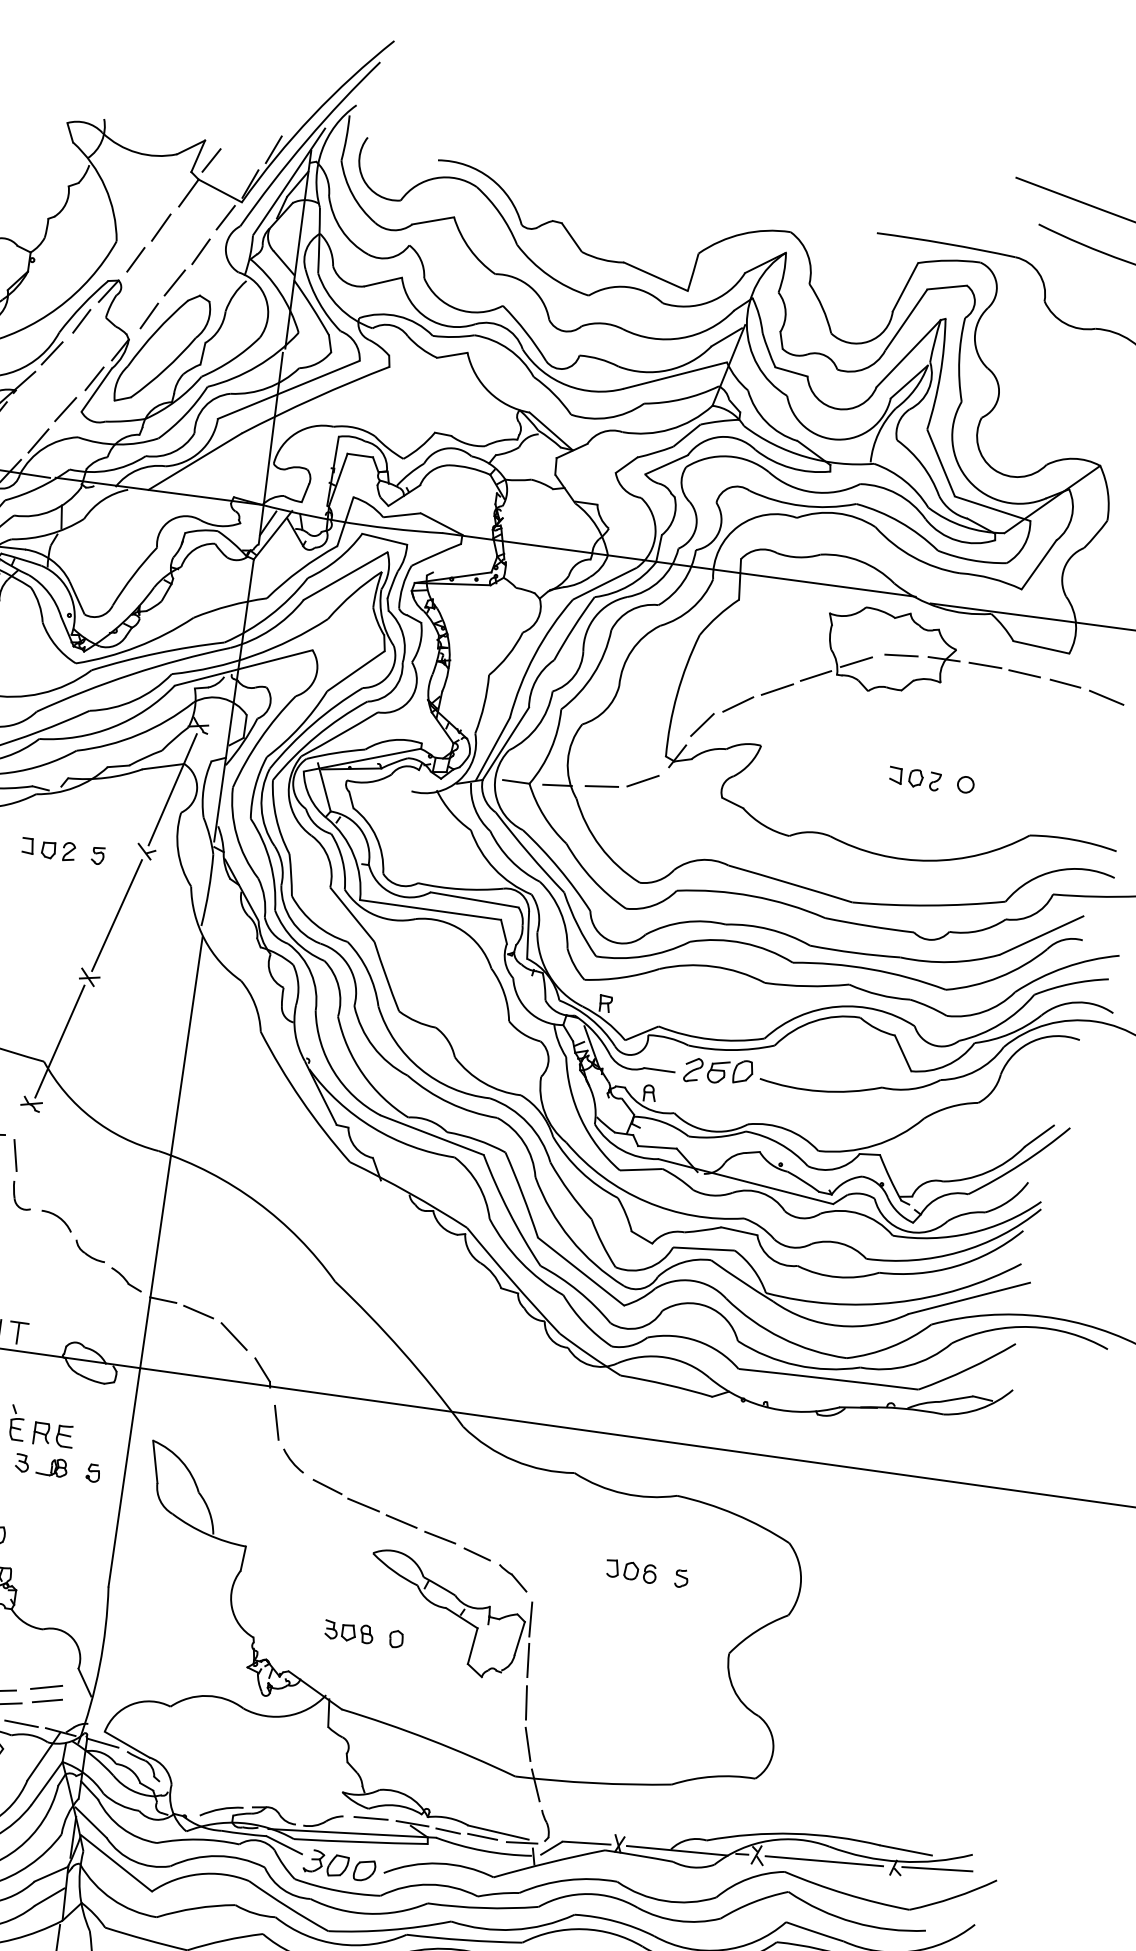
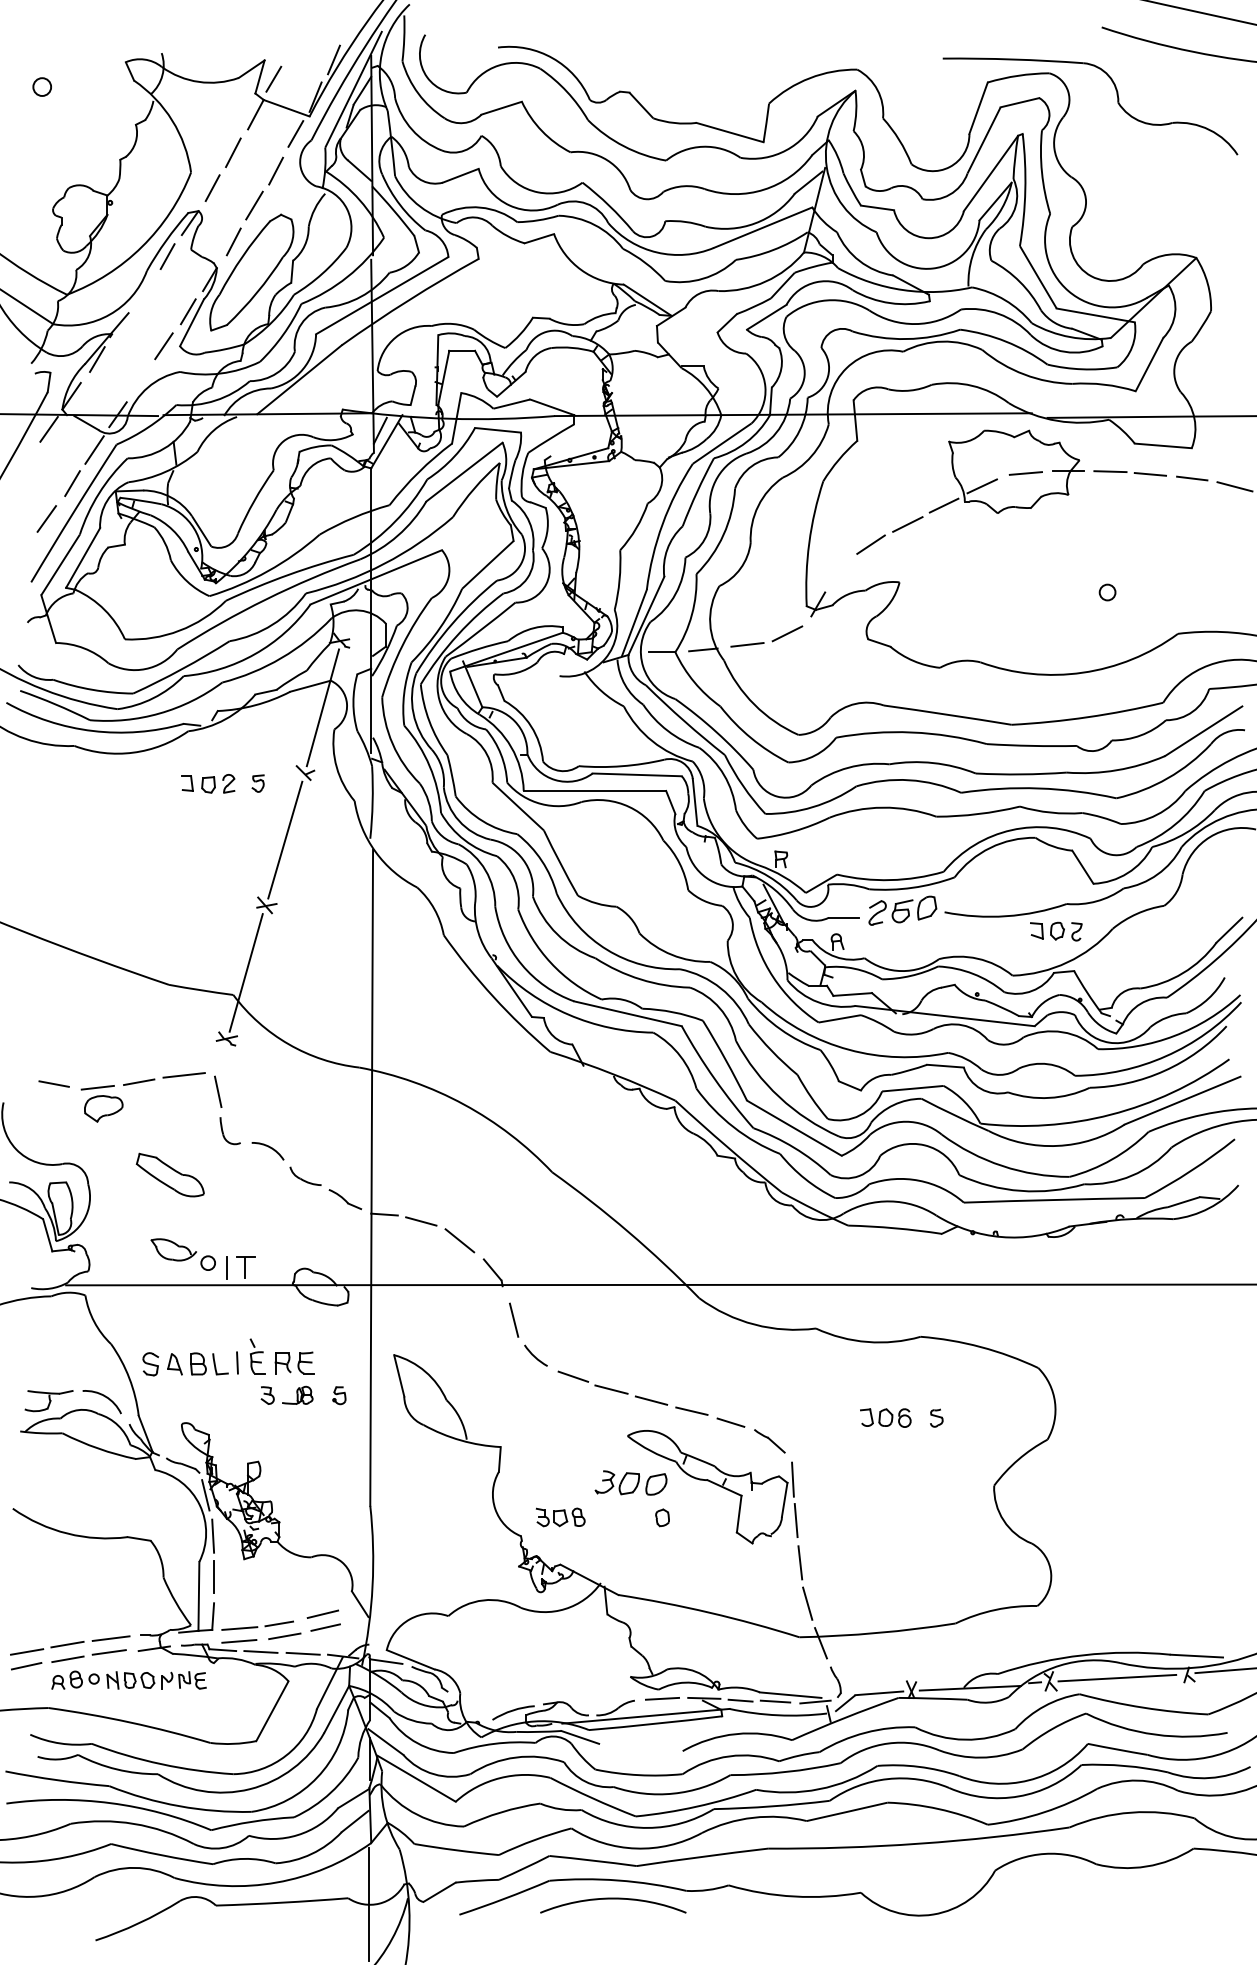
line: (51, 353) -> (142, 292), removed
line: (38, 441) -> (141, 381), removed
line: (702, 724) -> (838, 569), removed
part: (915, 778) -> (1056, 931), moved
part: (348, 1632) -> (560, 1517), moved
part: (339, 1865) -> (630, 1482), moved

